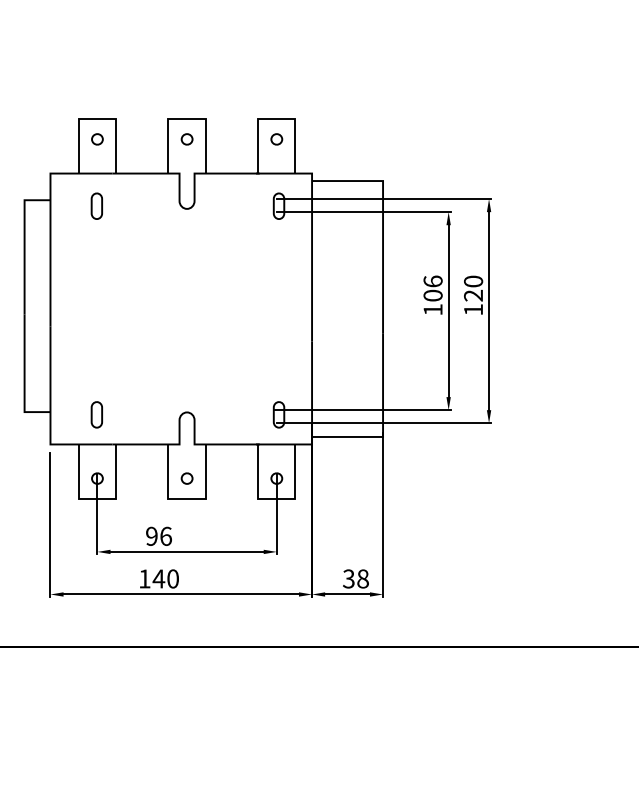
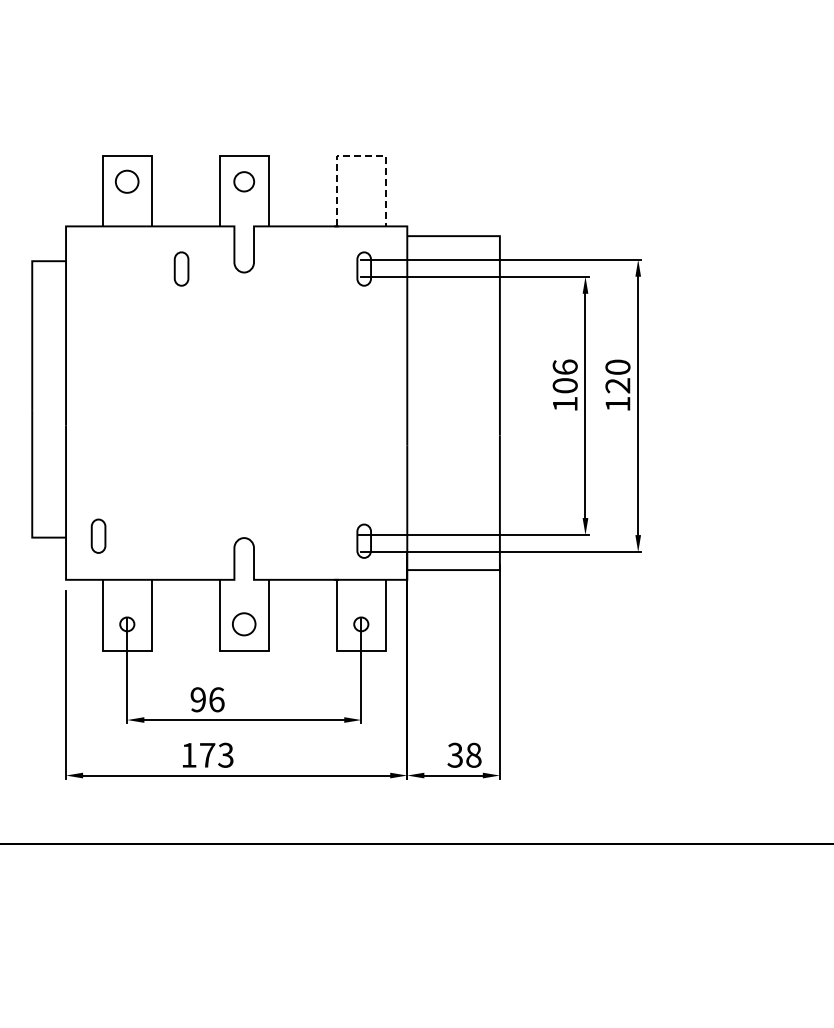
line: (276, 119) -> (361, 155), solid -> dashed
part: (97, 139) -> (127, 181), size x1.6
part: (187, 139) -> (244, 181), size x1.4
part: (276, 139) -> (361, 181), removed
part: (96, 205) -> (181, 268), moved
part: (96, 414) -> (98, 535), moved
part: (187, 478) -> (244, 624), size x1.6
text: (165, 578) -> (216, 754), 140 -> 173

